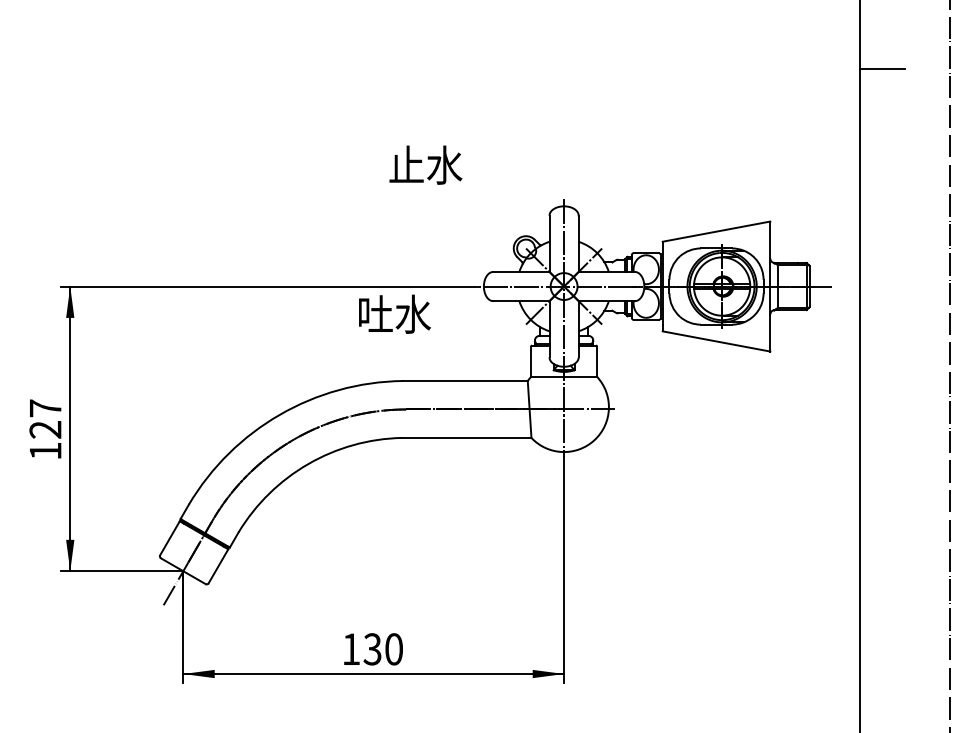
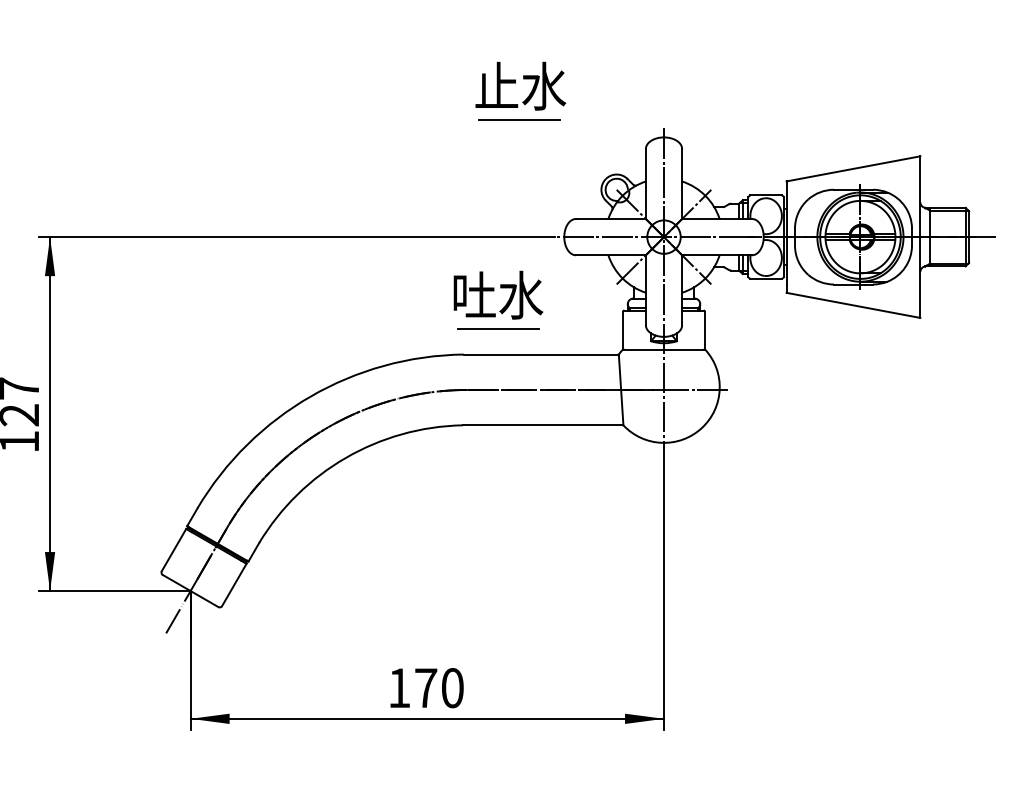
text: (425, 164) -> (520, 85), moved
line: (447, 192) -> (519, 120), added
text: (394, 313) -> (497, 294), moved
line: (430, 360) -> (497, 329), added
text: (372, 649) -> (425, 688), 130 -> 170

